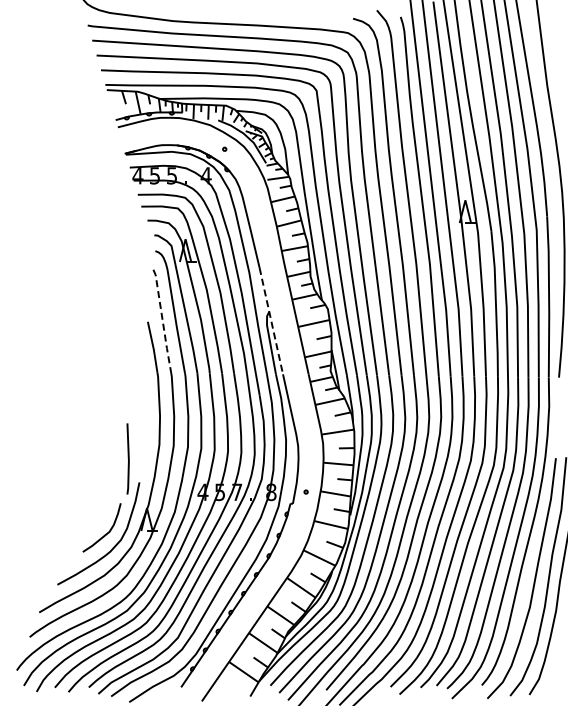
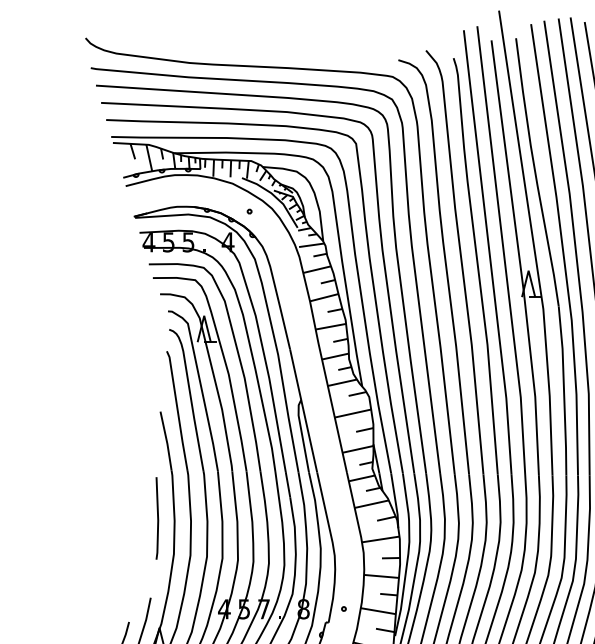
line: (162, 320) -> (177, 410), dashed -> solid
line: (271, 321) -> (303, 411), dashed -> solid
line: (127, 458) -> (156, 517), moved

